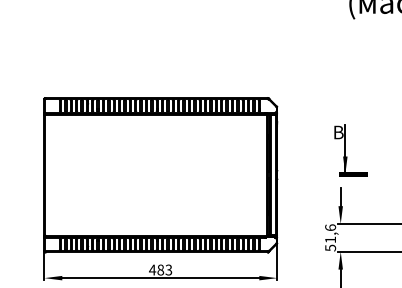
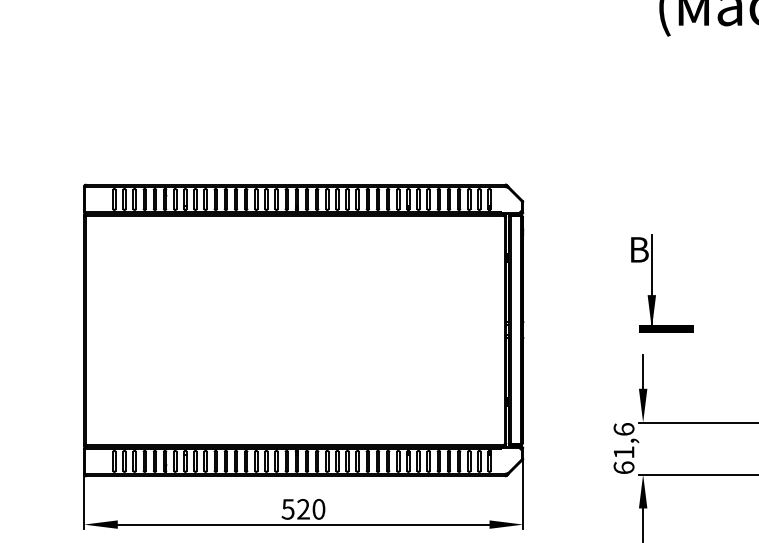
text: (330, 247) -> (623, 466), 51,6 -> 61,6
text: (160, 269) -> (303, 508), 483 -> 520

